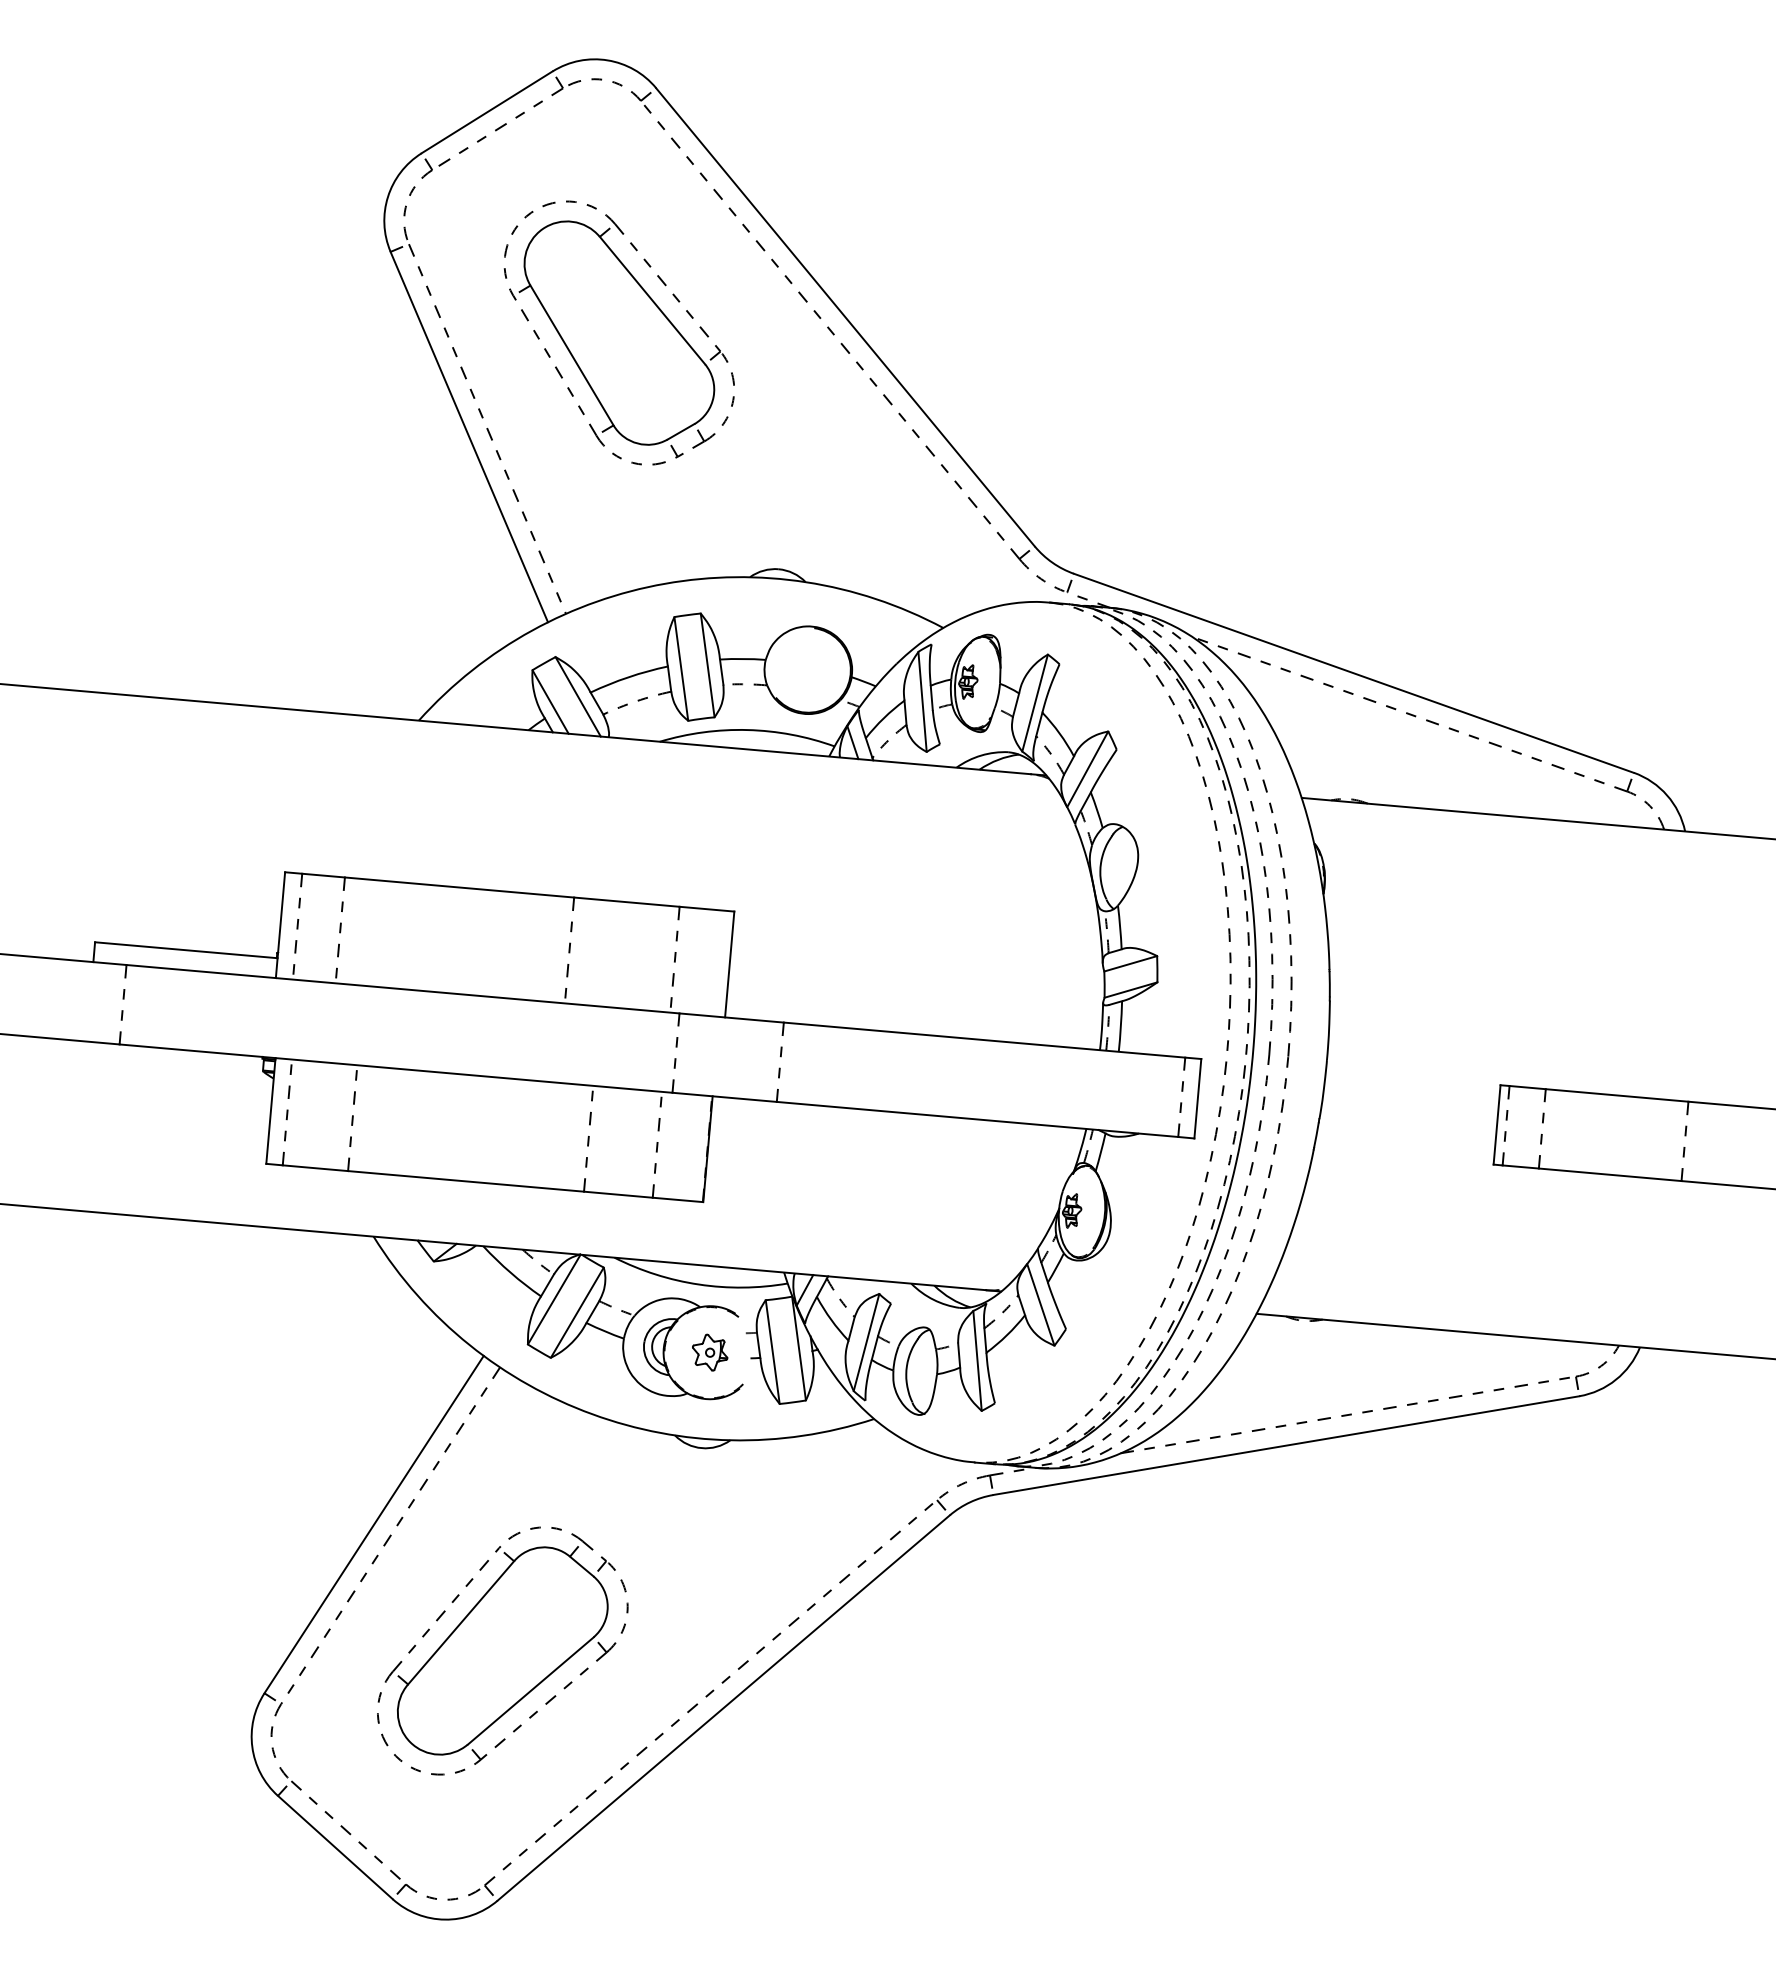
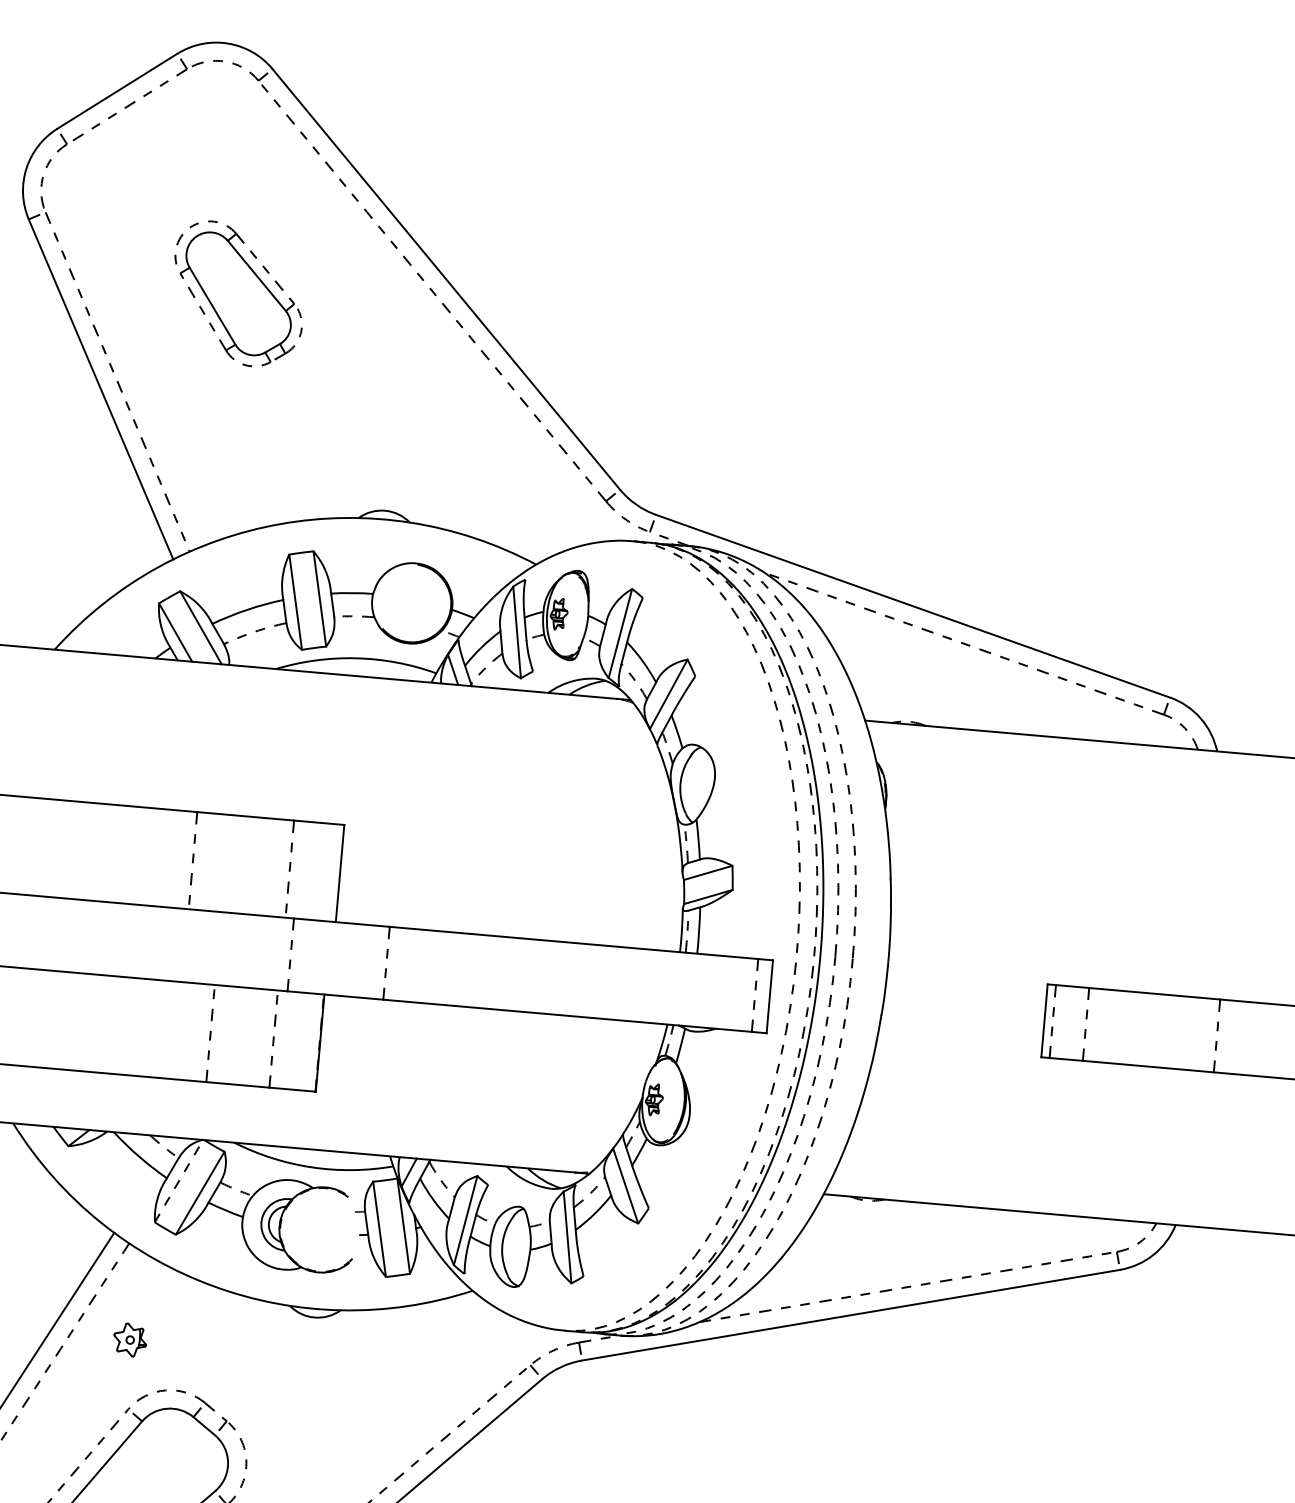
part: (618, 332) -> (237, 293), size x0.6
line: (554, 1299) -> (179, 1181), solid -> dashed
part: (710, 1352) -> (130, 1339), moved

